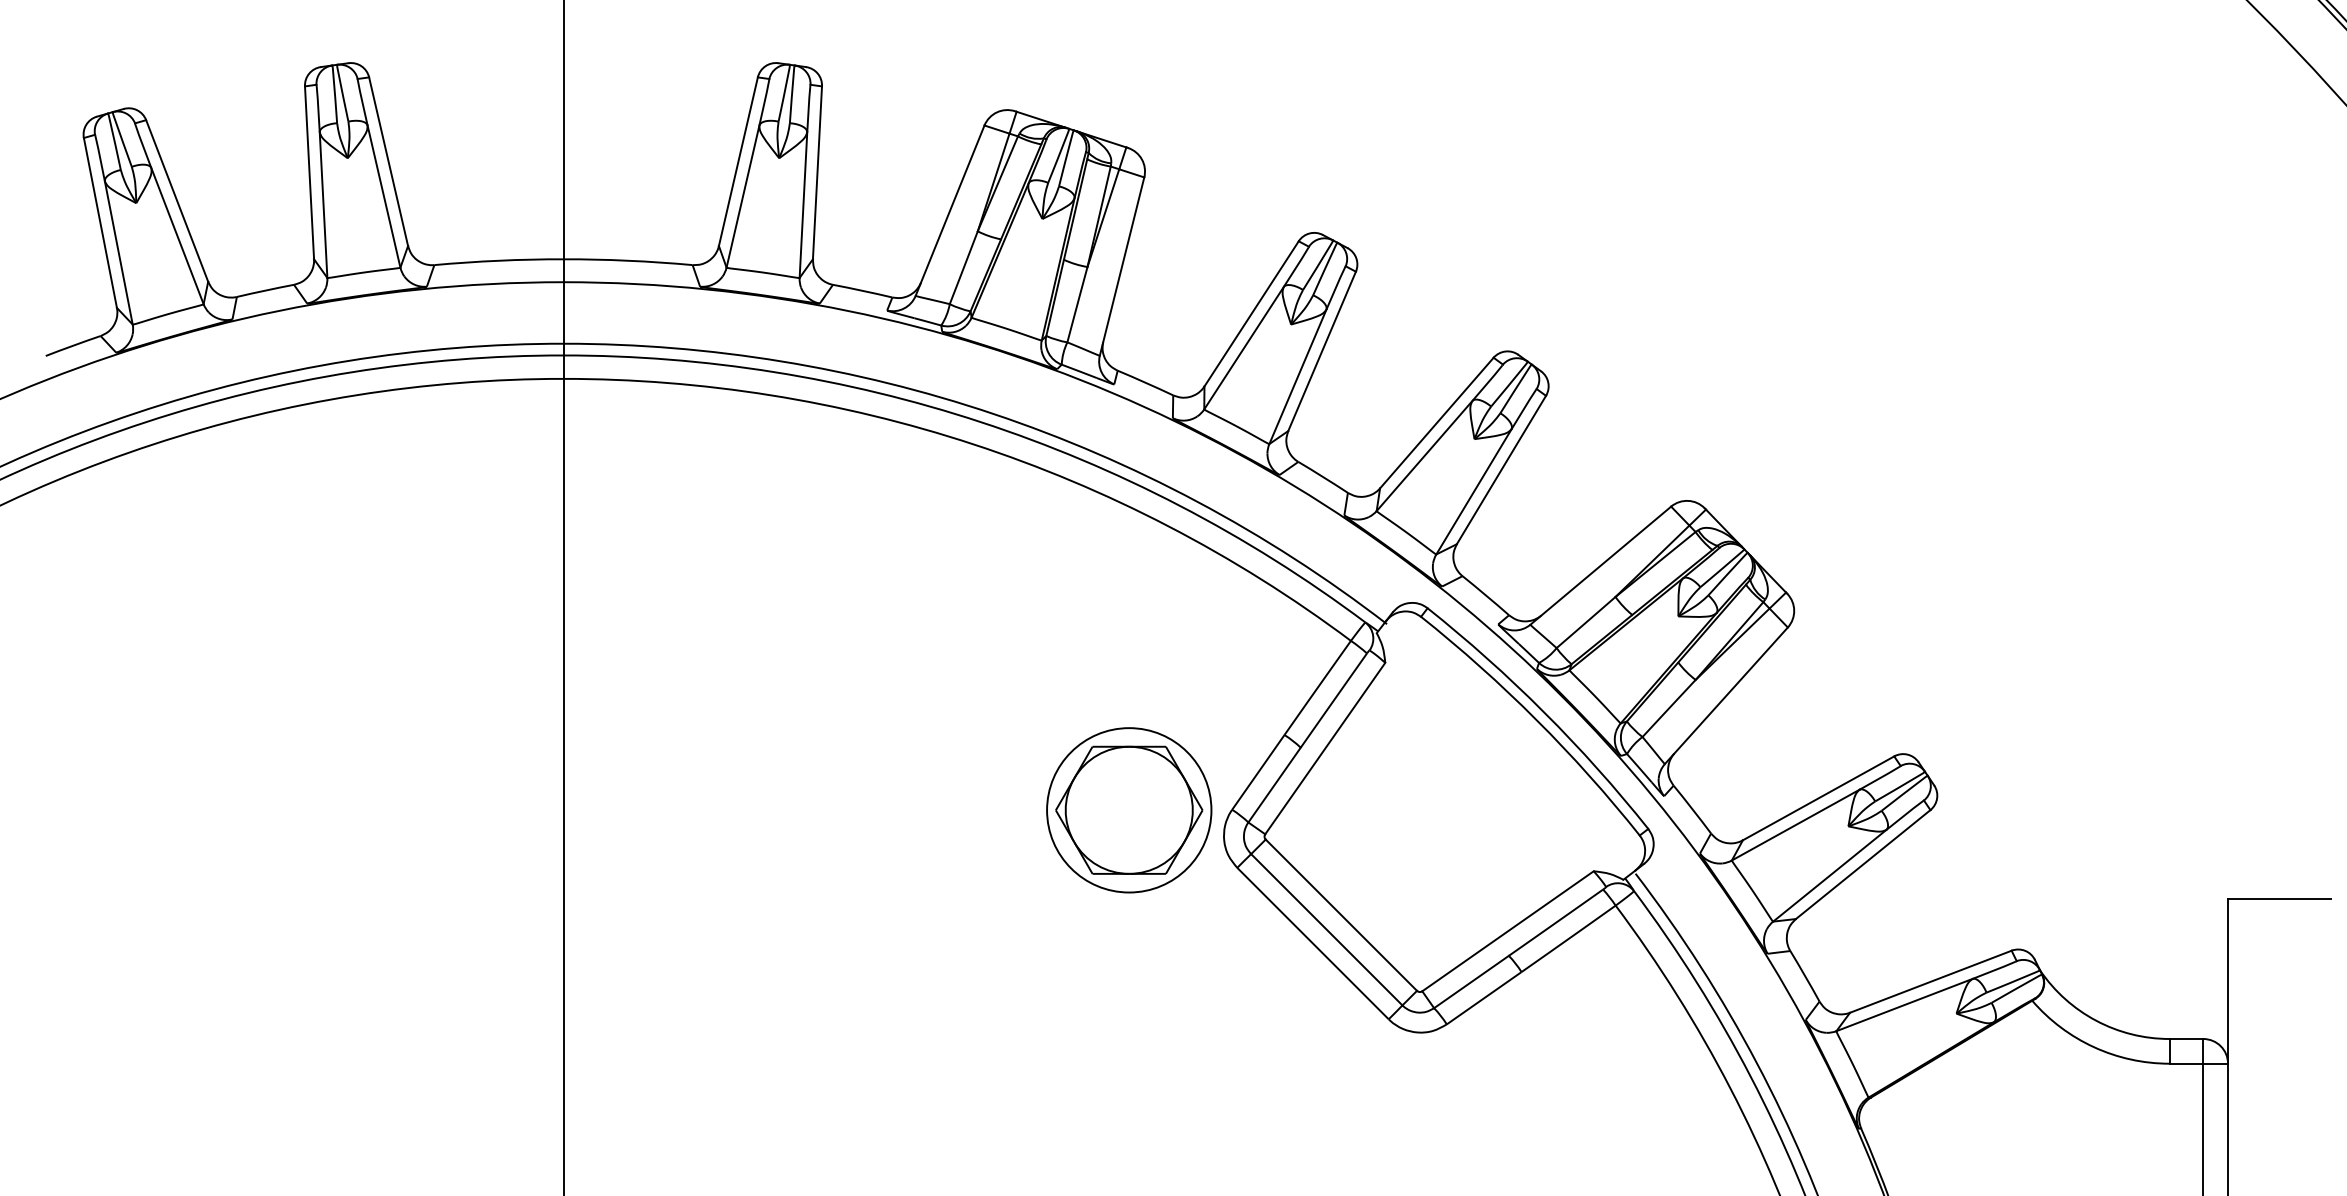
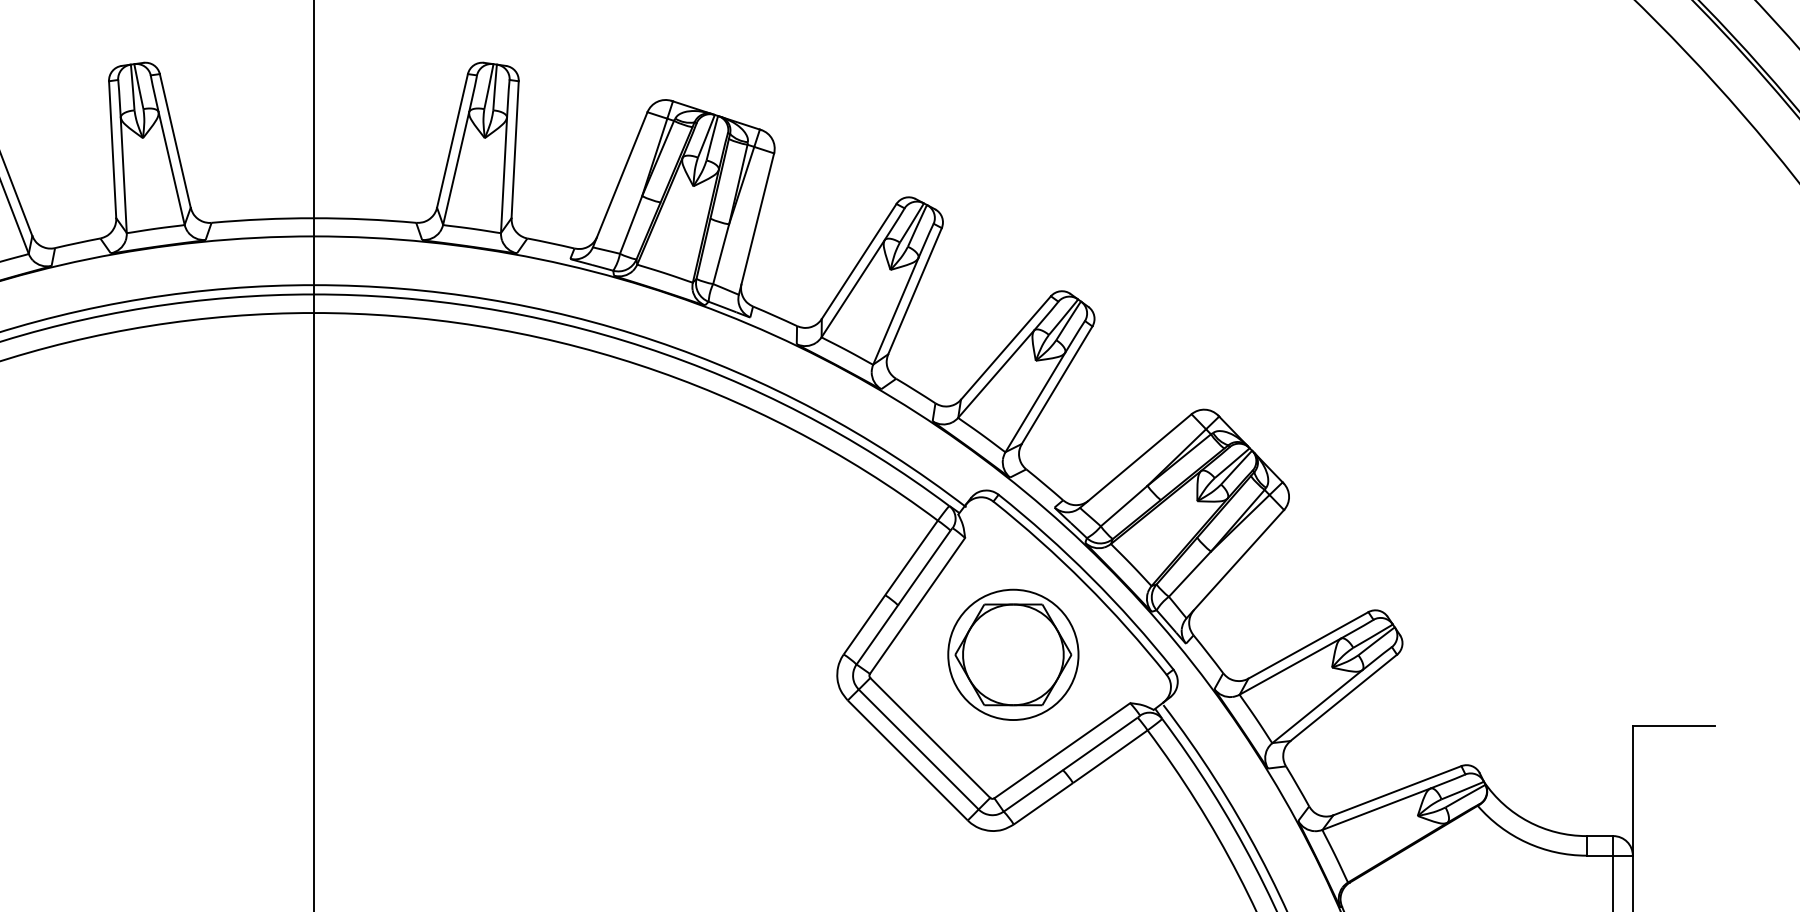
part: (1129, 810) -> (1013, 655), moved

